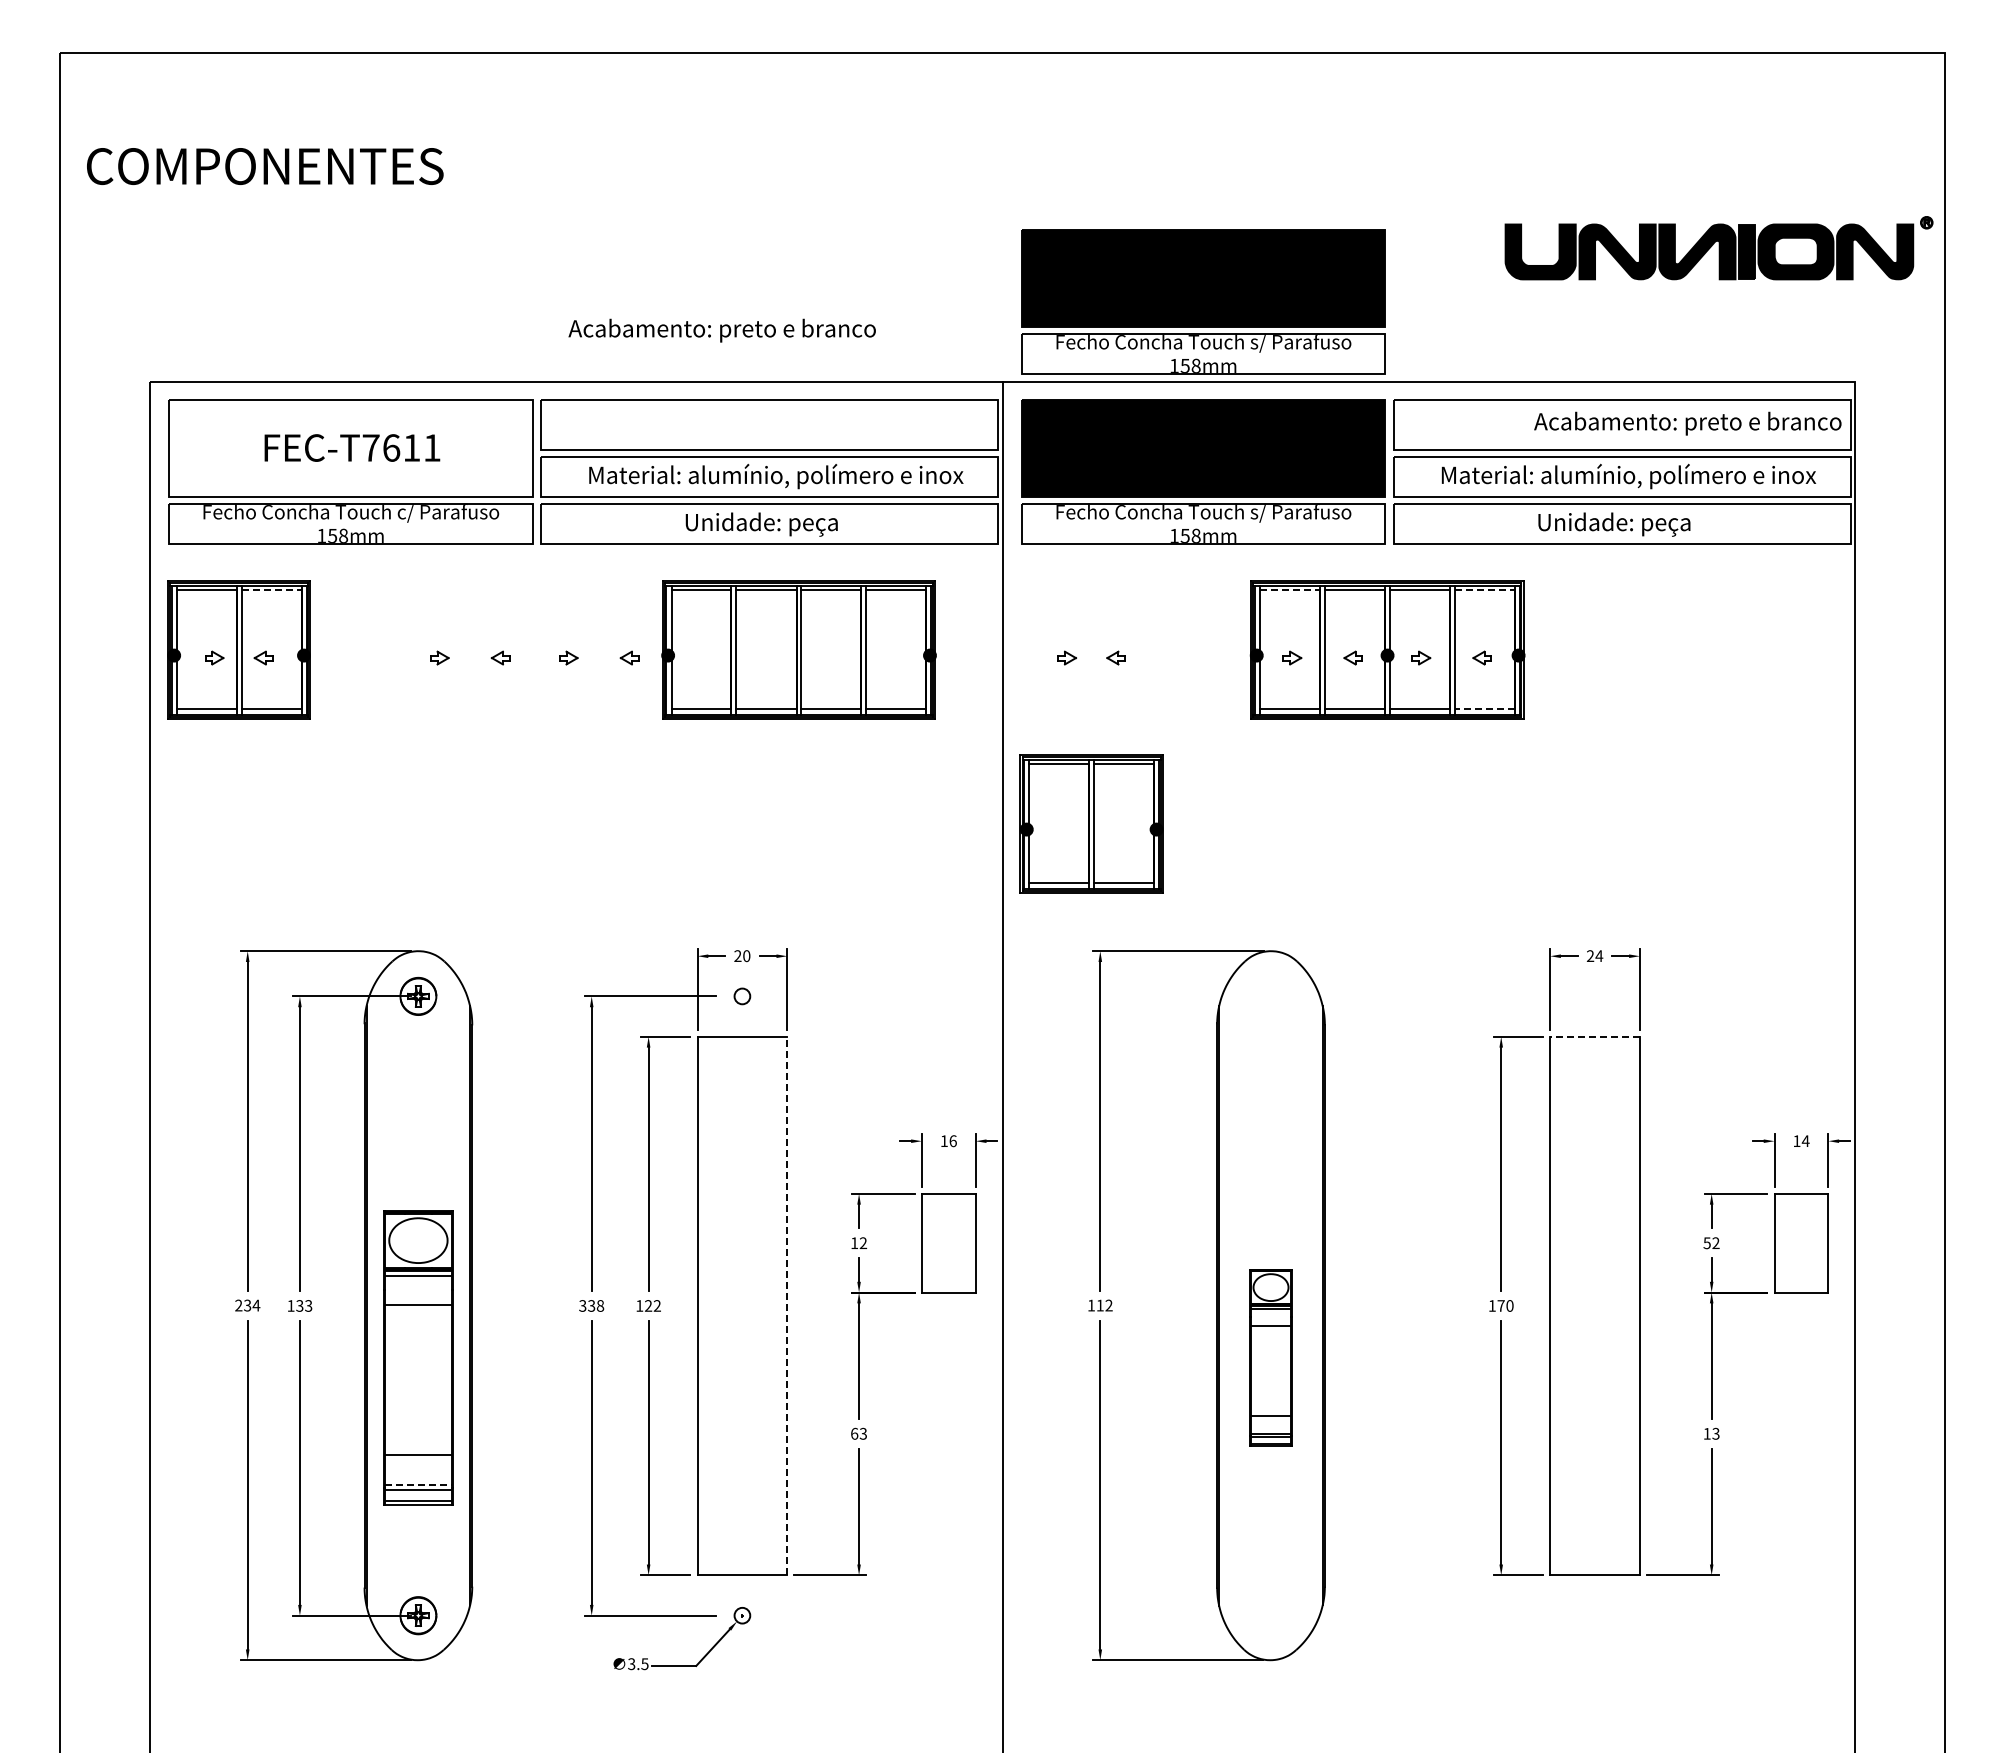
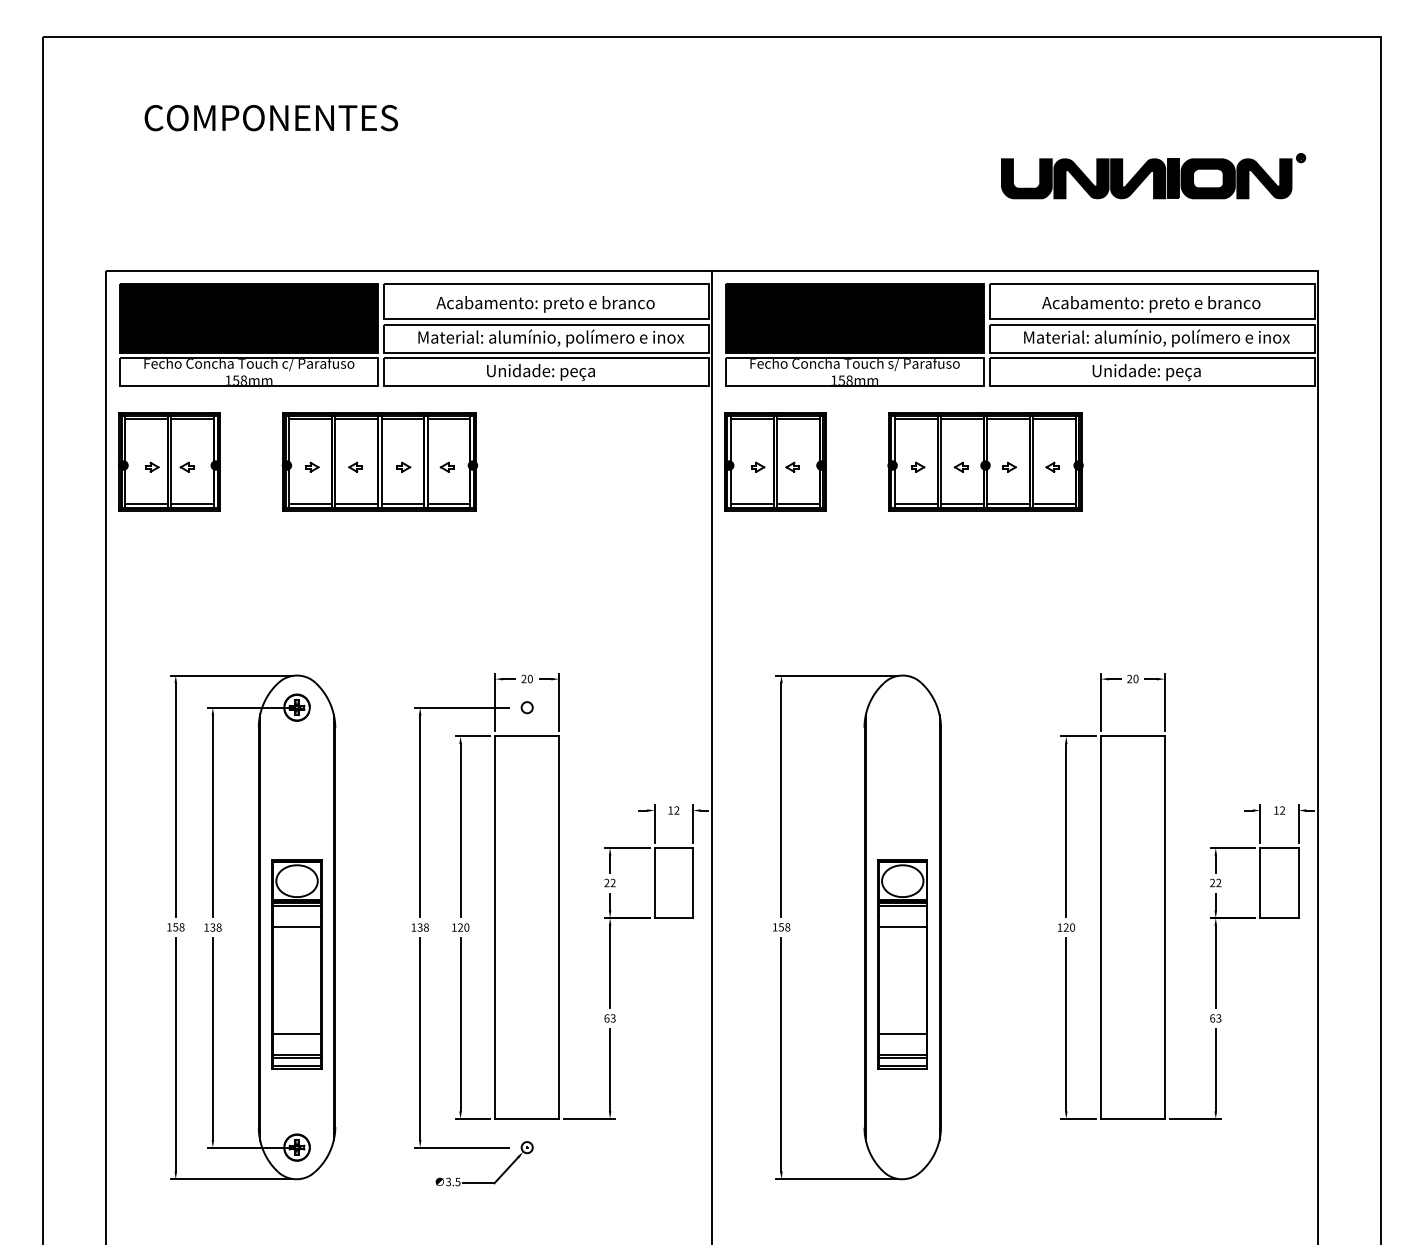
text: (265, 166) -> (271, 118), moved
part: (1718, 248) -> (1153, 176), moved
part: (1203, 301) -> (854, 214), removed
text: (721, 330) -> (545, 304), moved
text: (1687, 423) -> (1151, 304), moved
fill: (350, 448) -> (248, 318), added
line: (272, 590) -> (193, 419), dashed -> solid
line: (1290, 590) -> (916, 419), dashed -> solid
line: (1485, 590) -> (1055, 419), dashed -> solid
part: (798, 649) -> (379, 461), moved
line: (1484, 709) -> (1054, 503), dashed -> solid
part: (1091, 823) -> (775, 461), moved
text: (1599, 956) -> (1136, 679), 24 -> 20
line: (1595, 1036) -> (1133, 736), dashed -> solid
text: (1805, 1140) -> (1282, 810), 14 -> 12
text: (952, 1141) -> (676, 810), 16 -> 12
text: (854, 1242) -> (606, 882), 12 -> 22
text: (1706, 1243) -> (1212, 883), 52 -> 22
text: (247, 1305) -> (175, 927), 234 -> 158
text: (308, 1305) -> (218, 927), 133 -> 138
text: (582, 1305) -> (413, 927), 338 -> 138
text: (656, 1305) -> (466, 927), 122 -> 120
line: (787, 1305) -> (559, 927), dashed -> solid
text: (1104, 1305) -> (784, 927), 112 -> 158
text: (1500, 1305) -> (1065, 927), 170 -> 120
part: (1270, 1357) -> (902, 964), size x1.67
text: (1706, 1433) -> (1212, 1018), 13 -> 63
line: (418, 1485) -> (297, 1055), dashed -> solid

